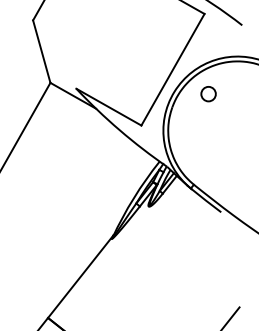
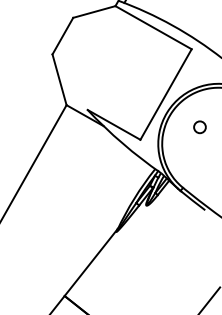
circle: (208, 94) -> (199, 127), moved

